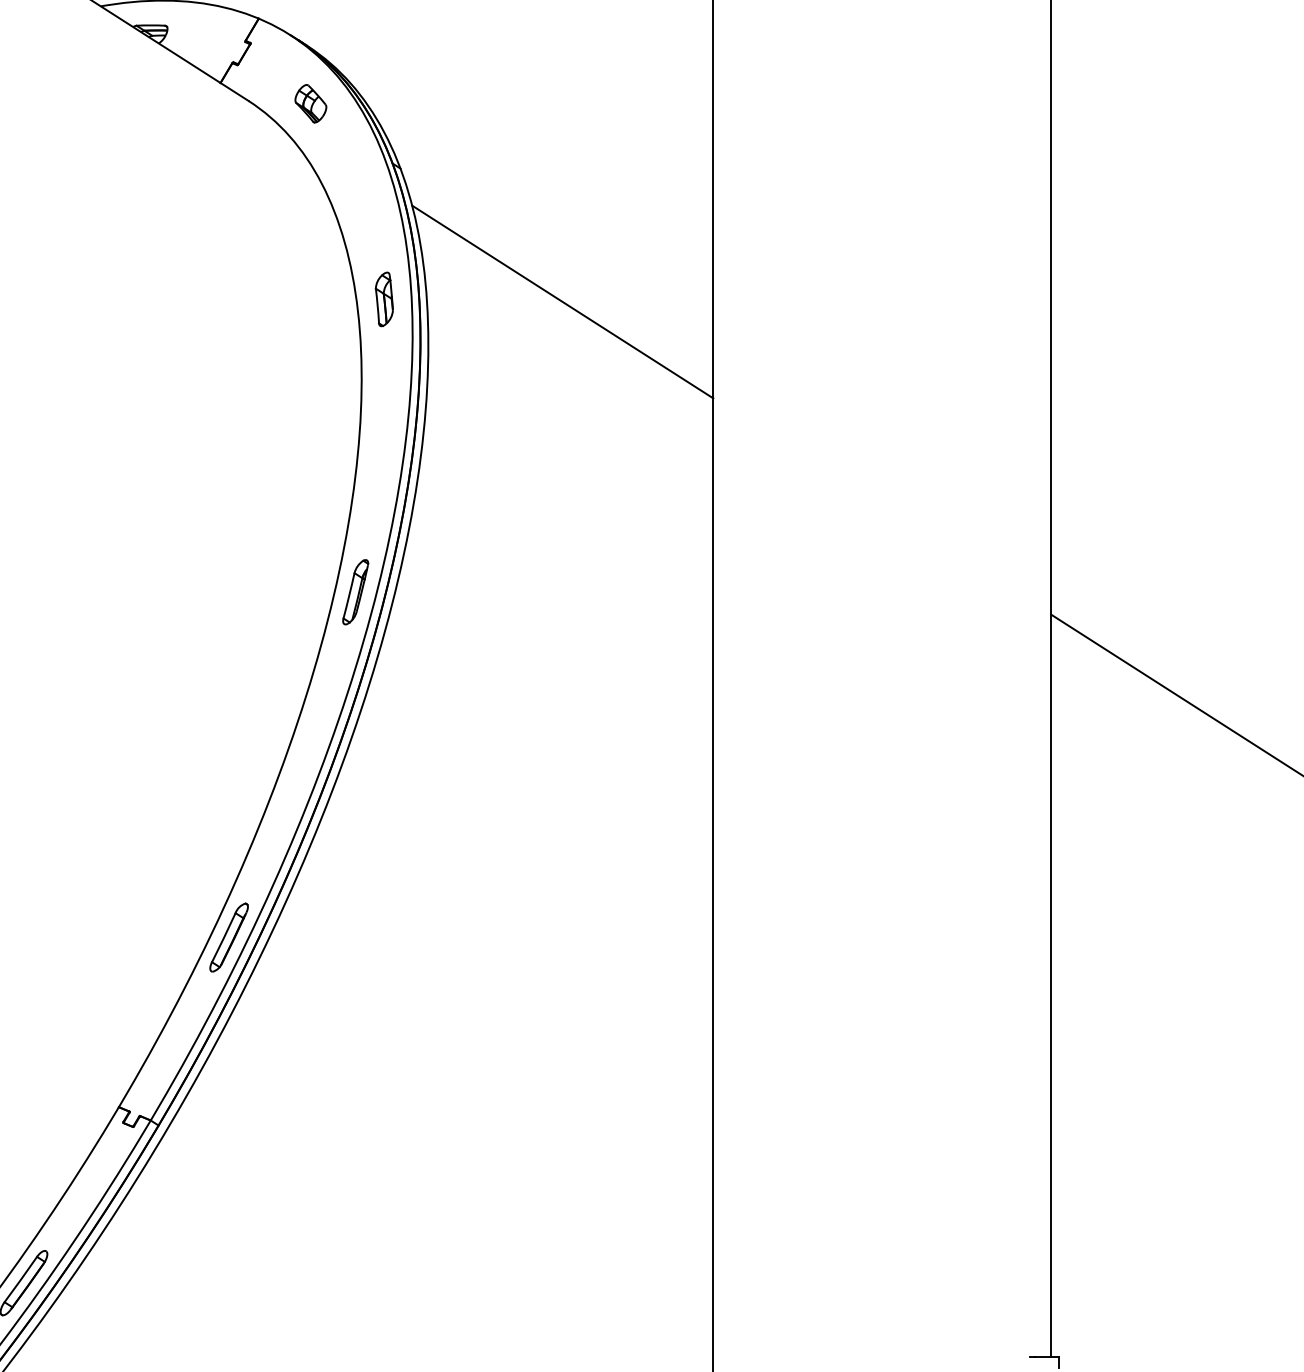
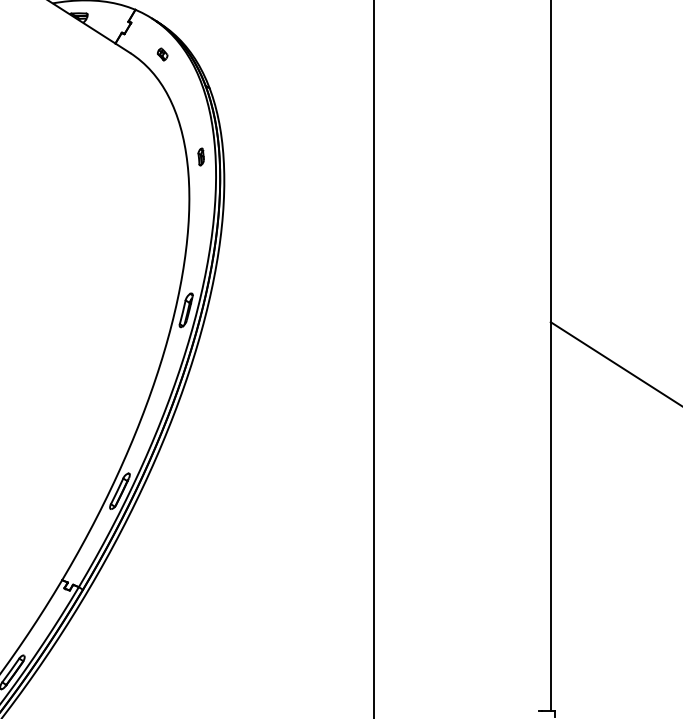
part: (310, 103) -> (162, 54), size x0.6
part: (382, 298) -> (200, 156), size x0.6
line: (562, 300) -> (294, 157), removed

